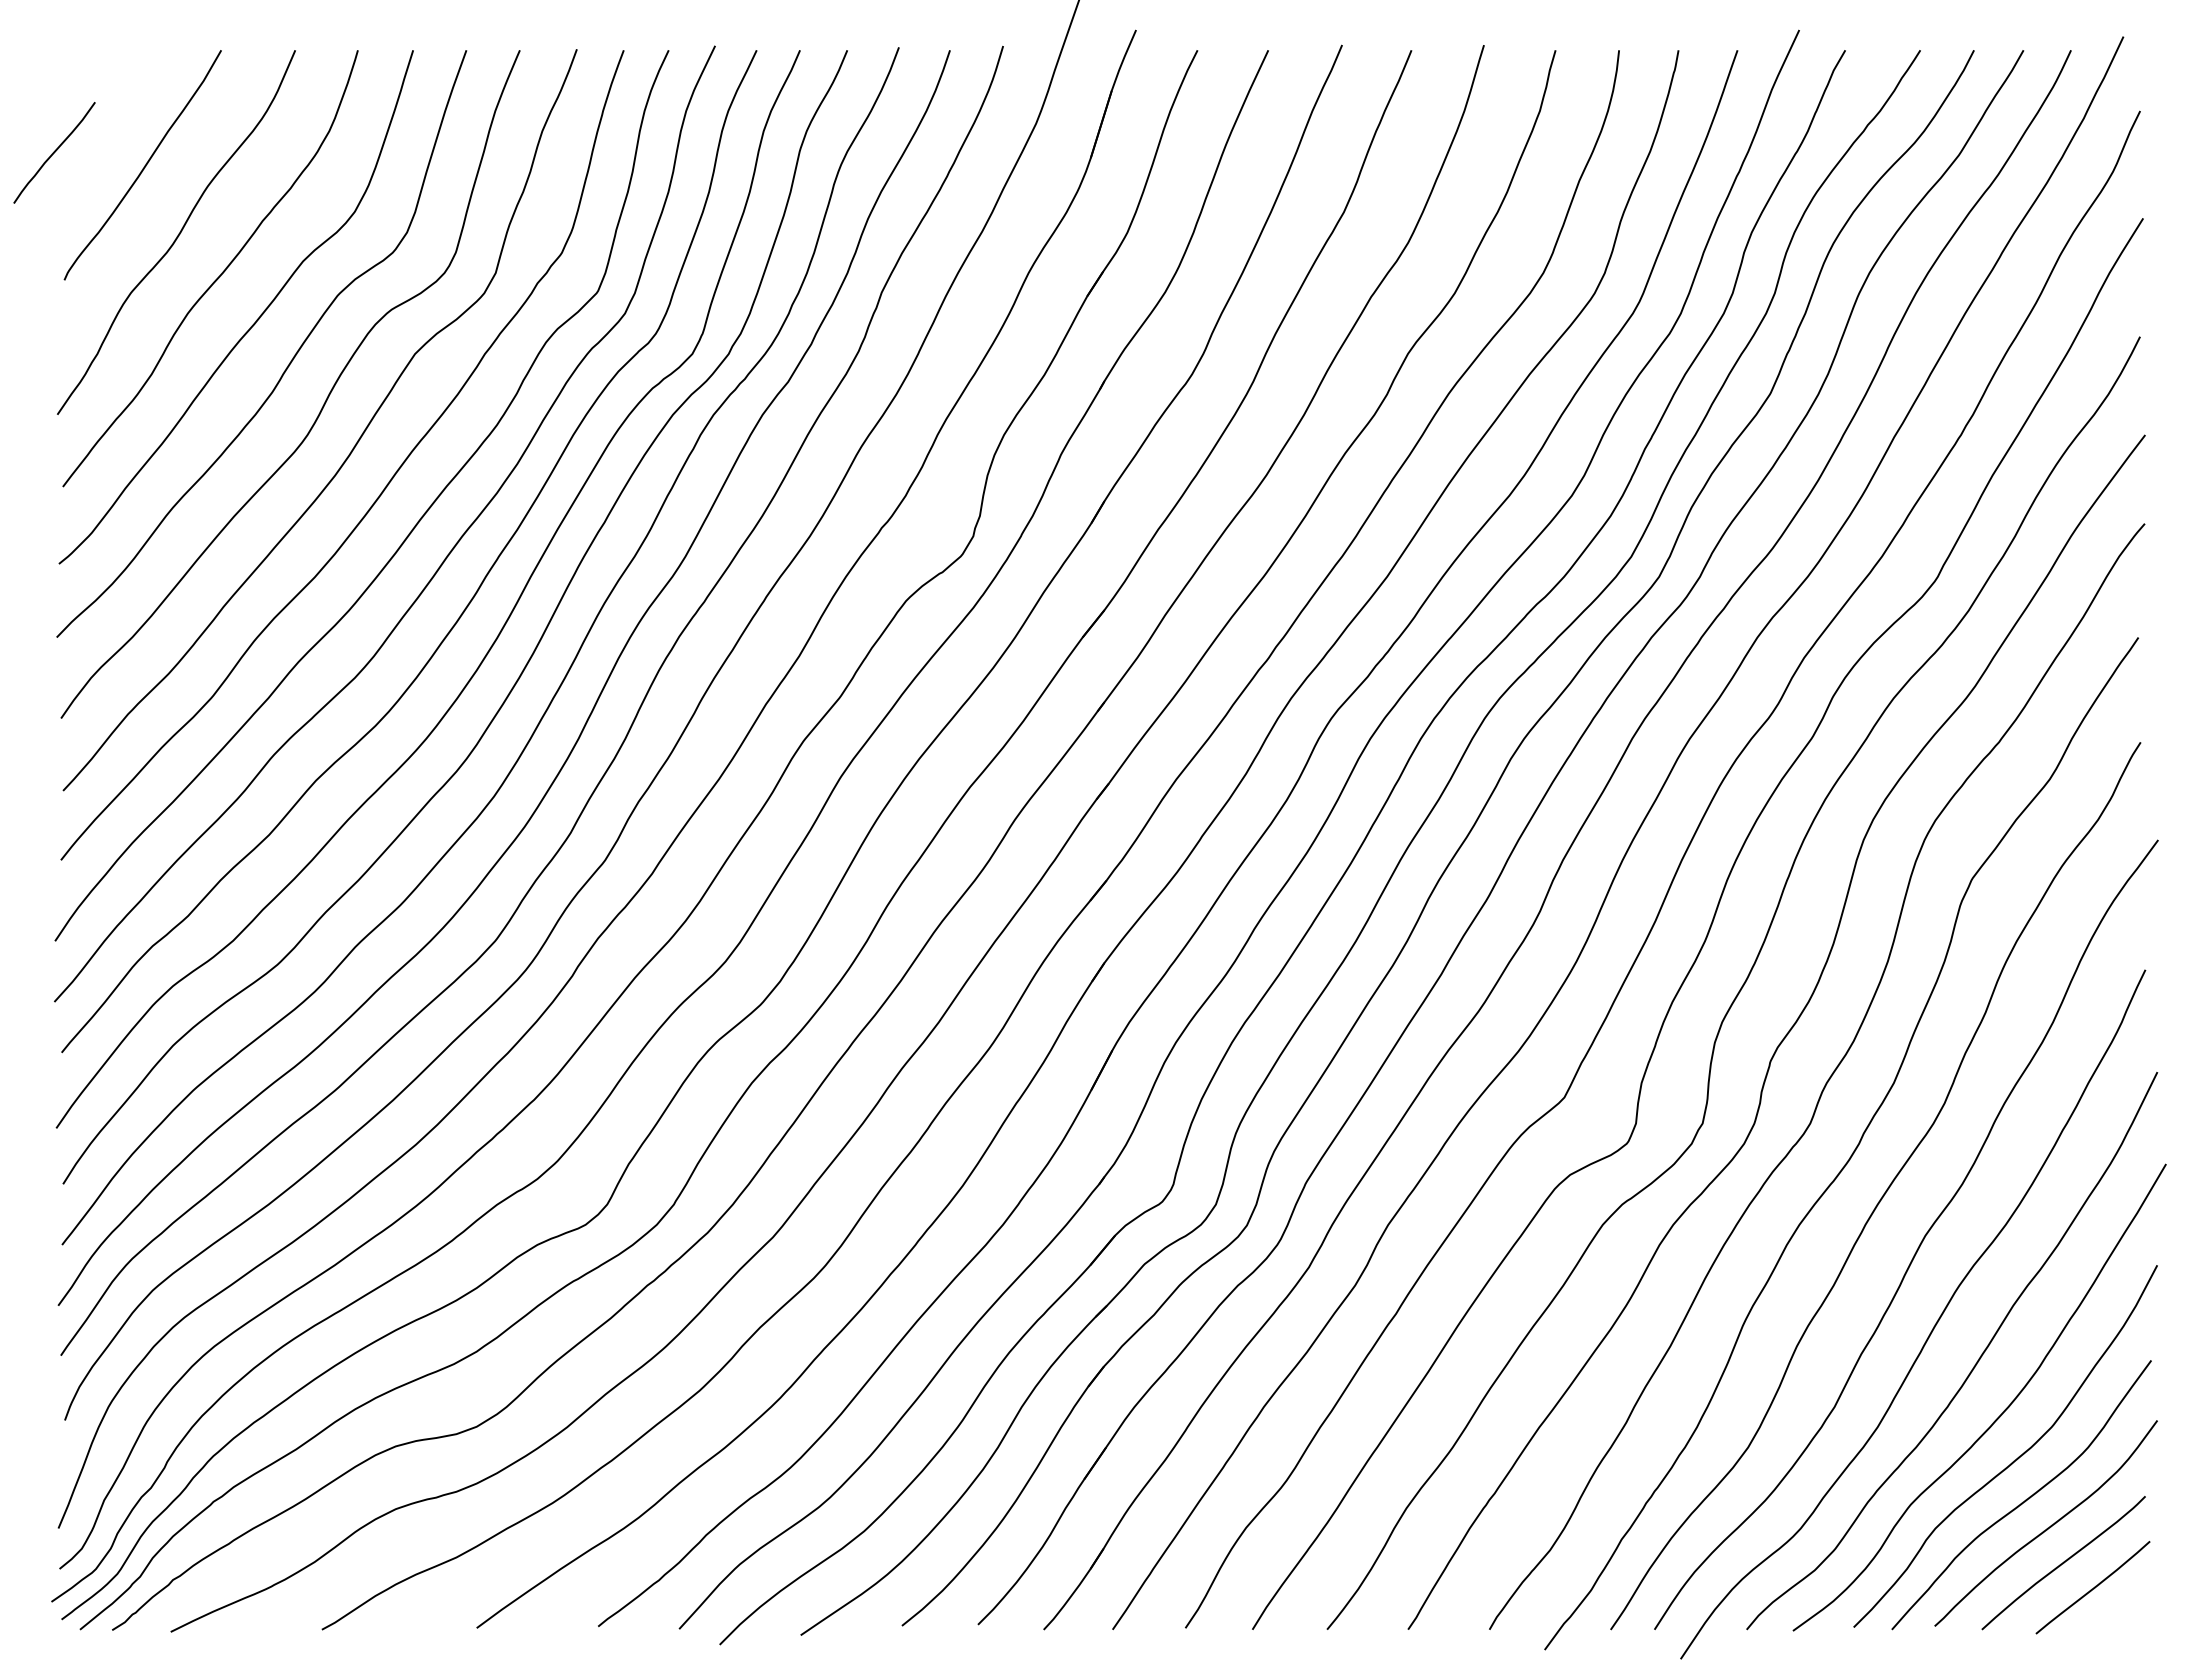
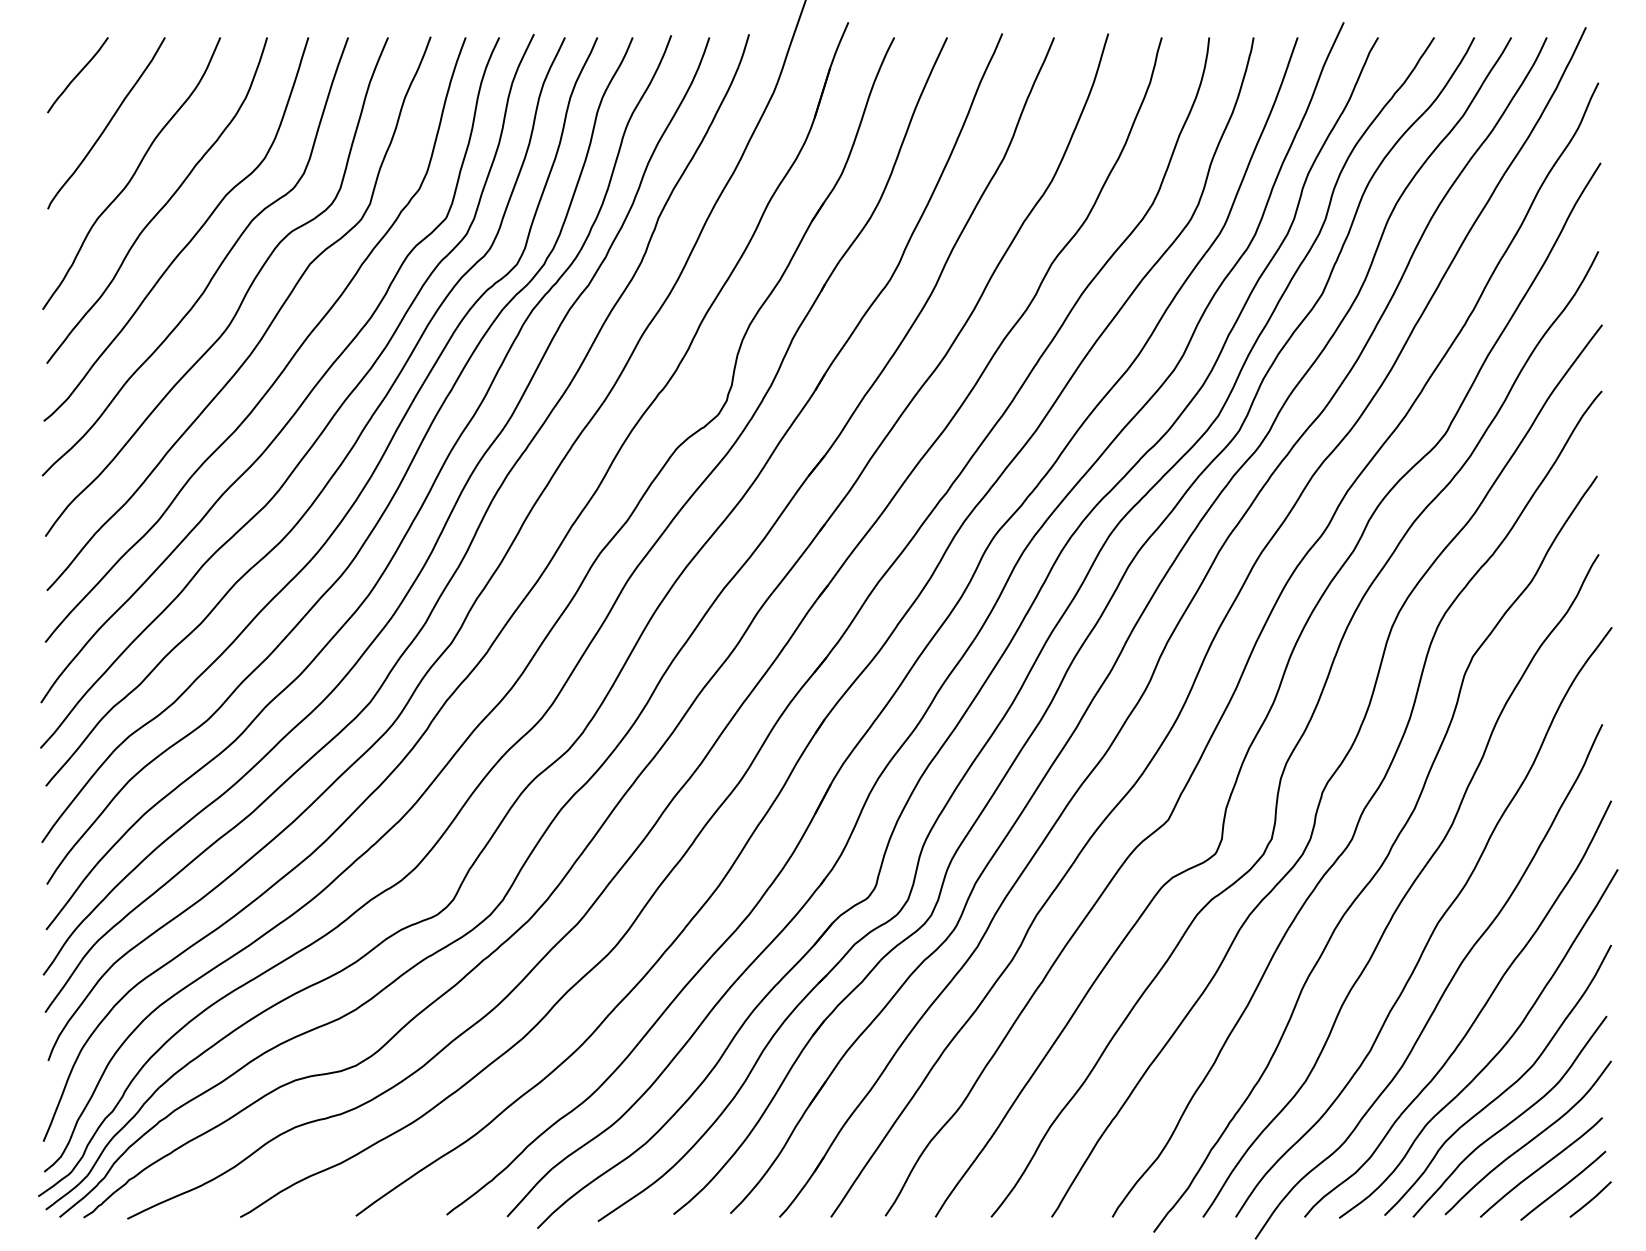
curve: (54, 152) -> (77, 74), moved
line: (2130, 1605) -> (1591, 1199), added

